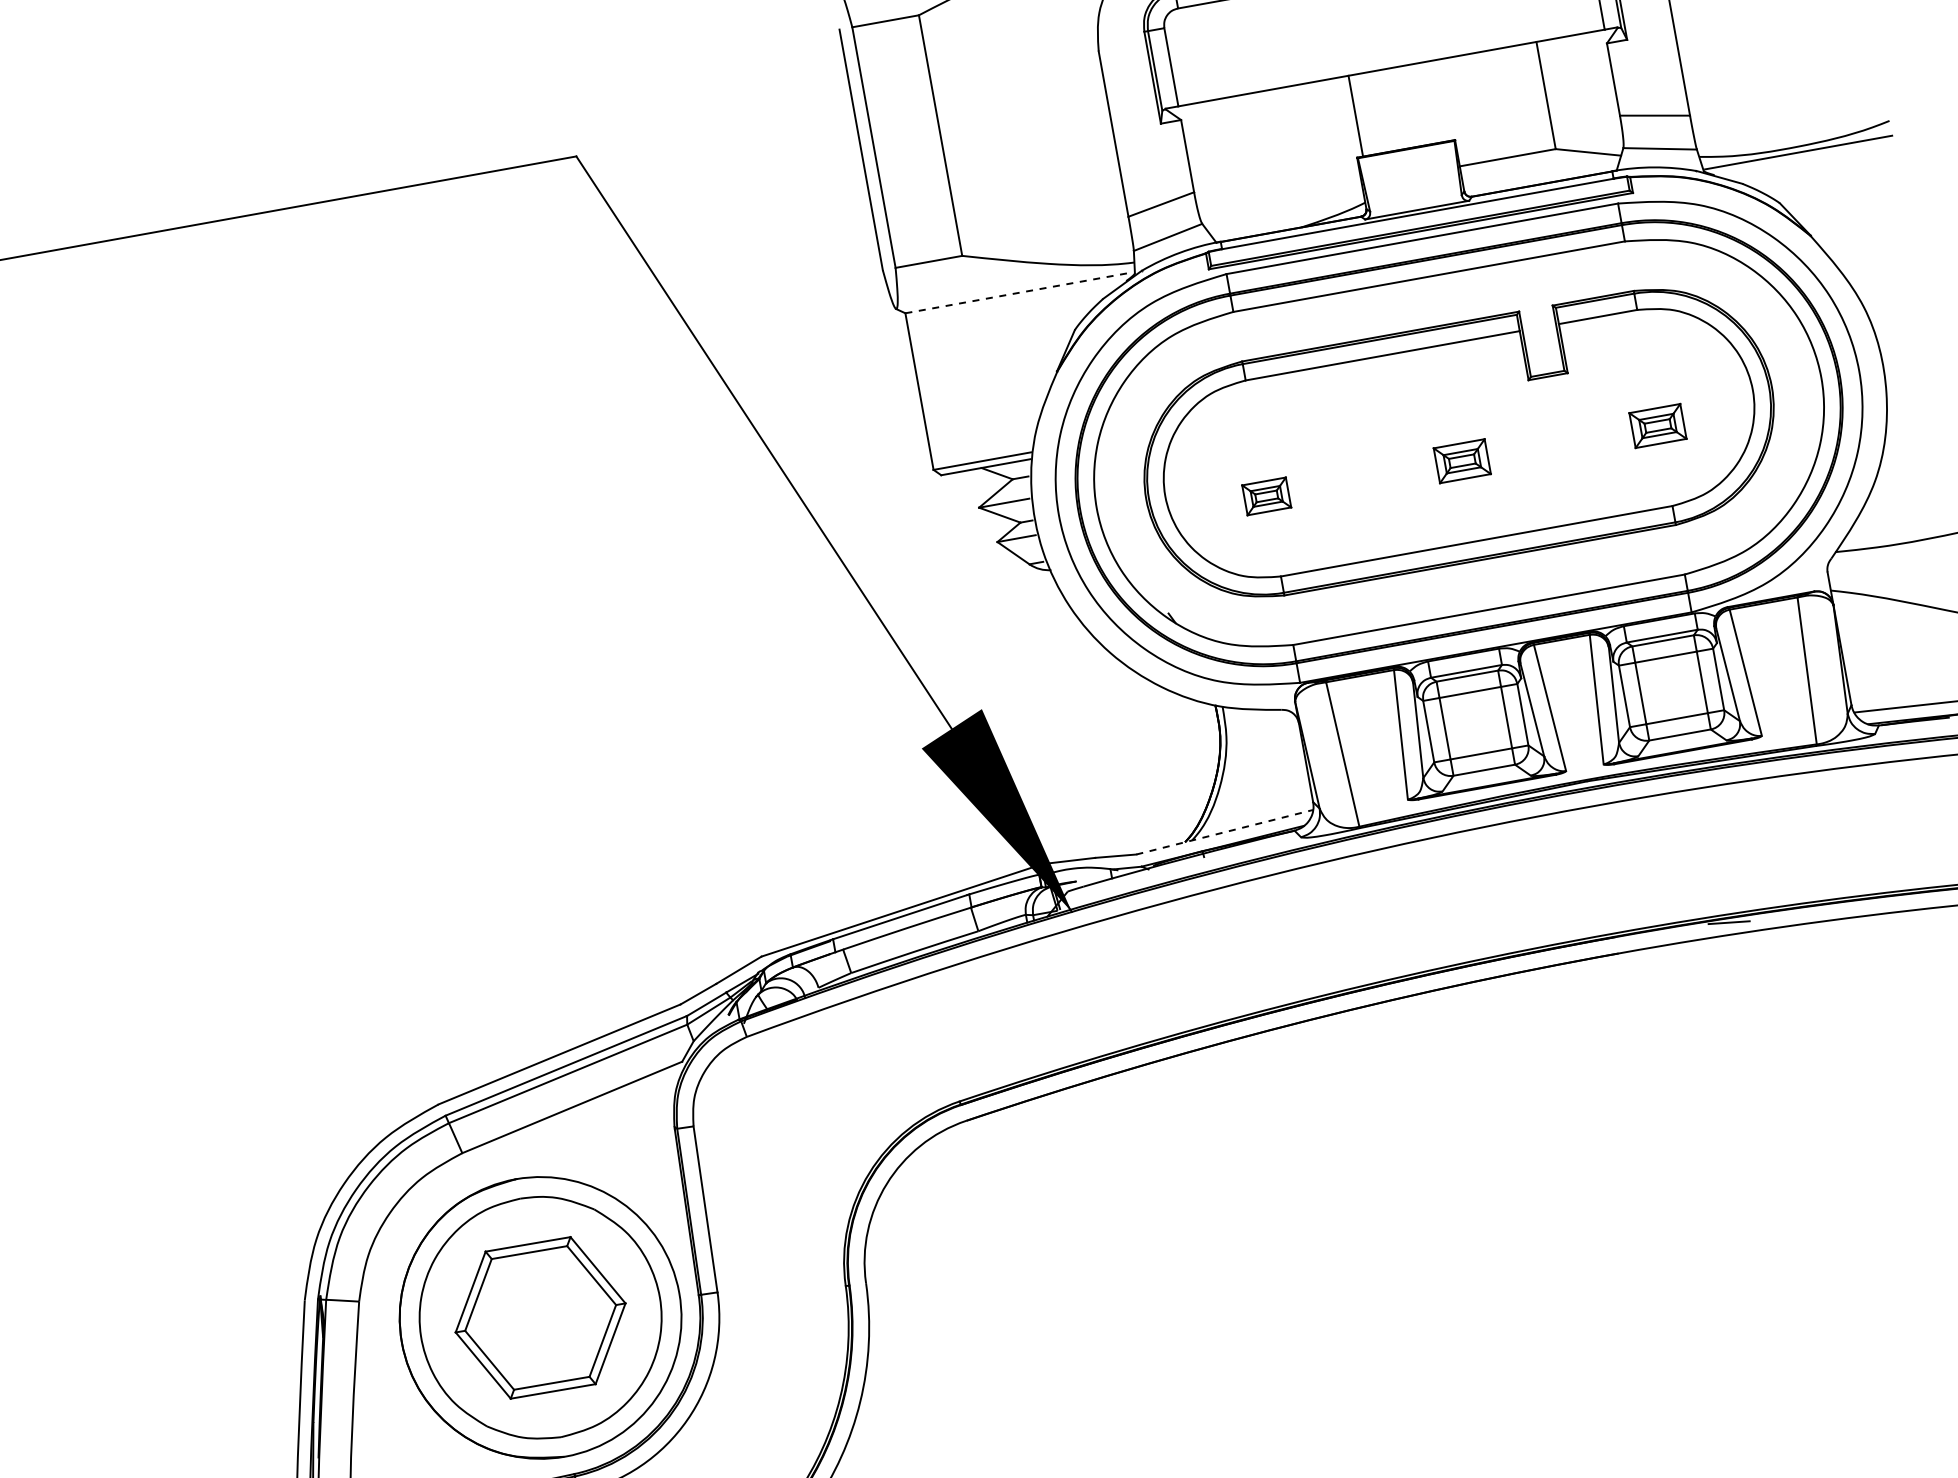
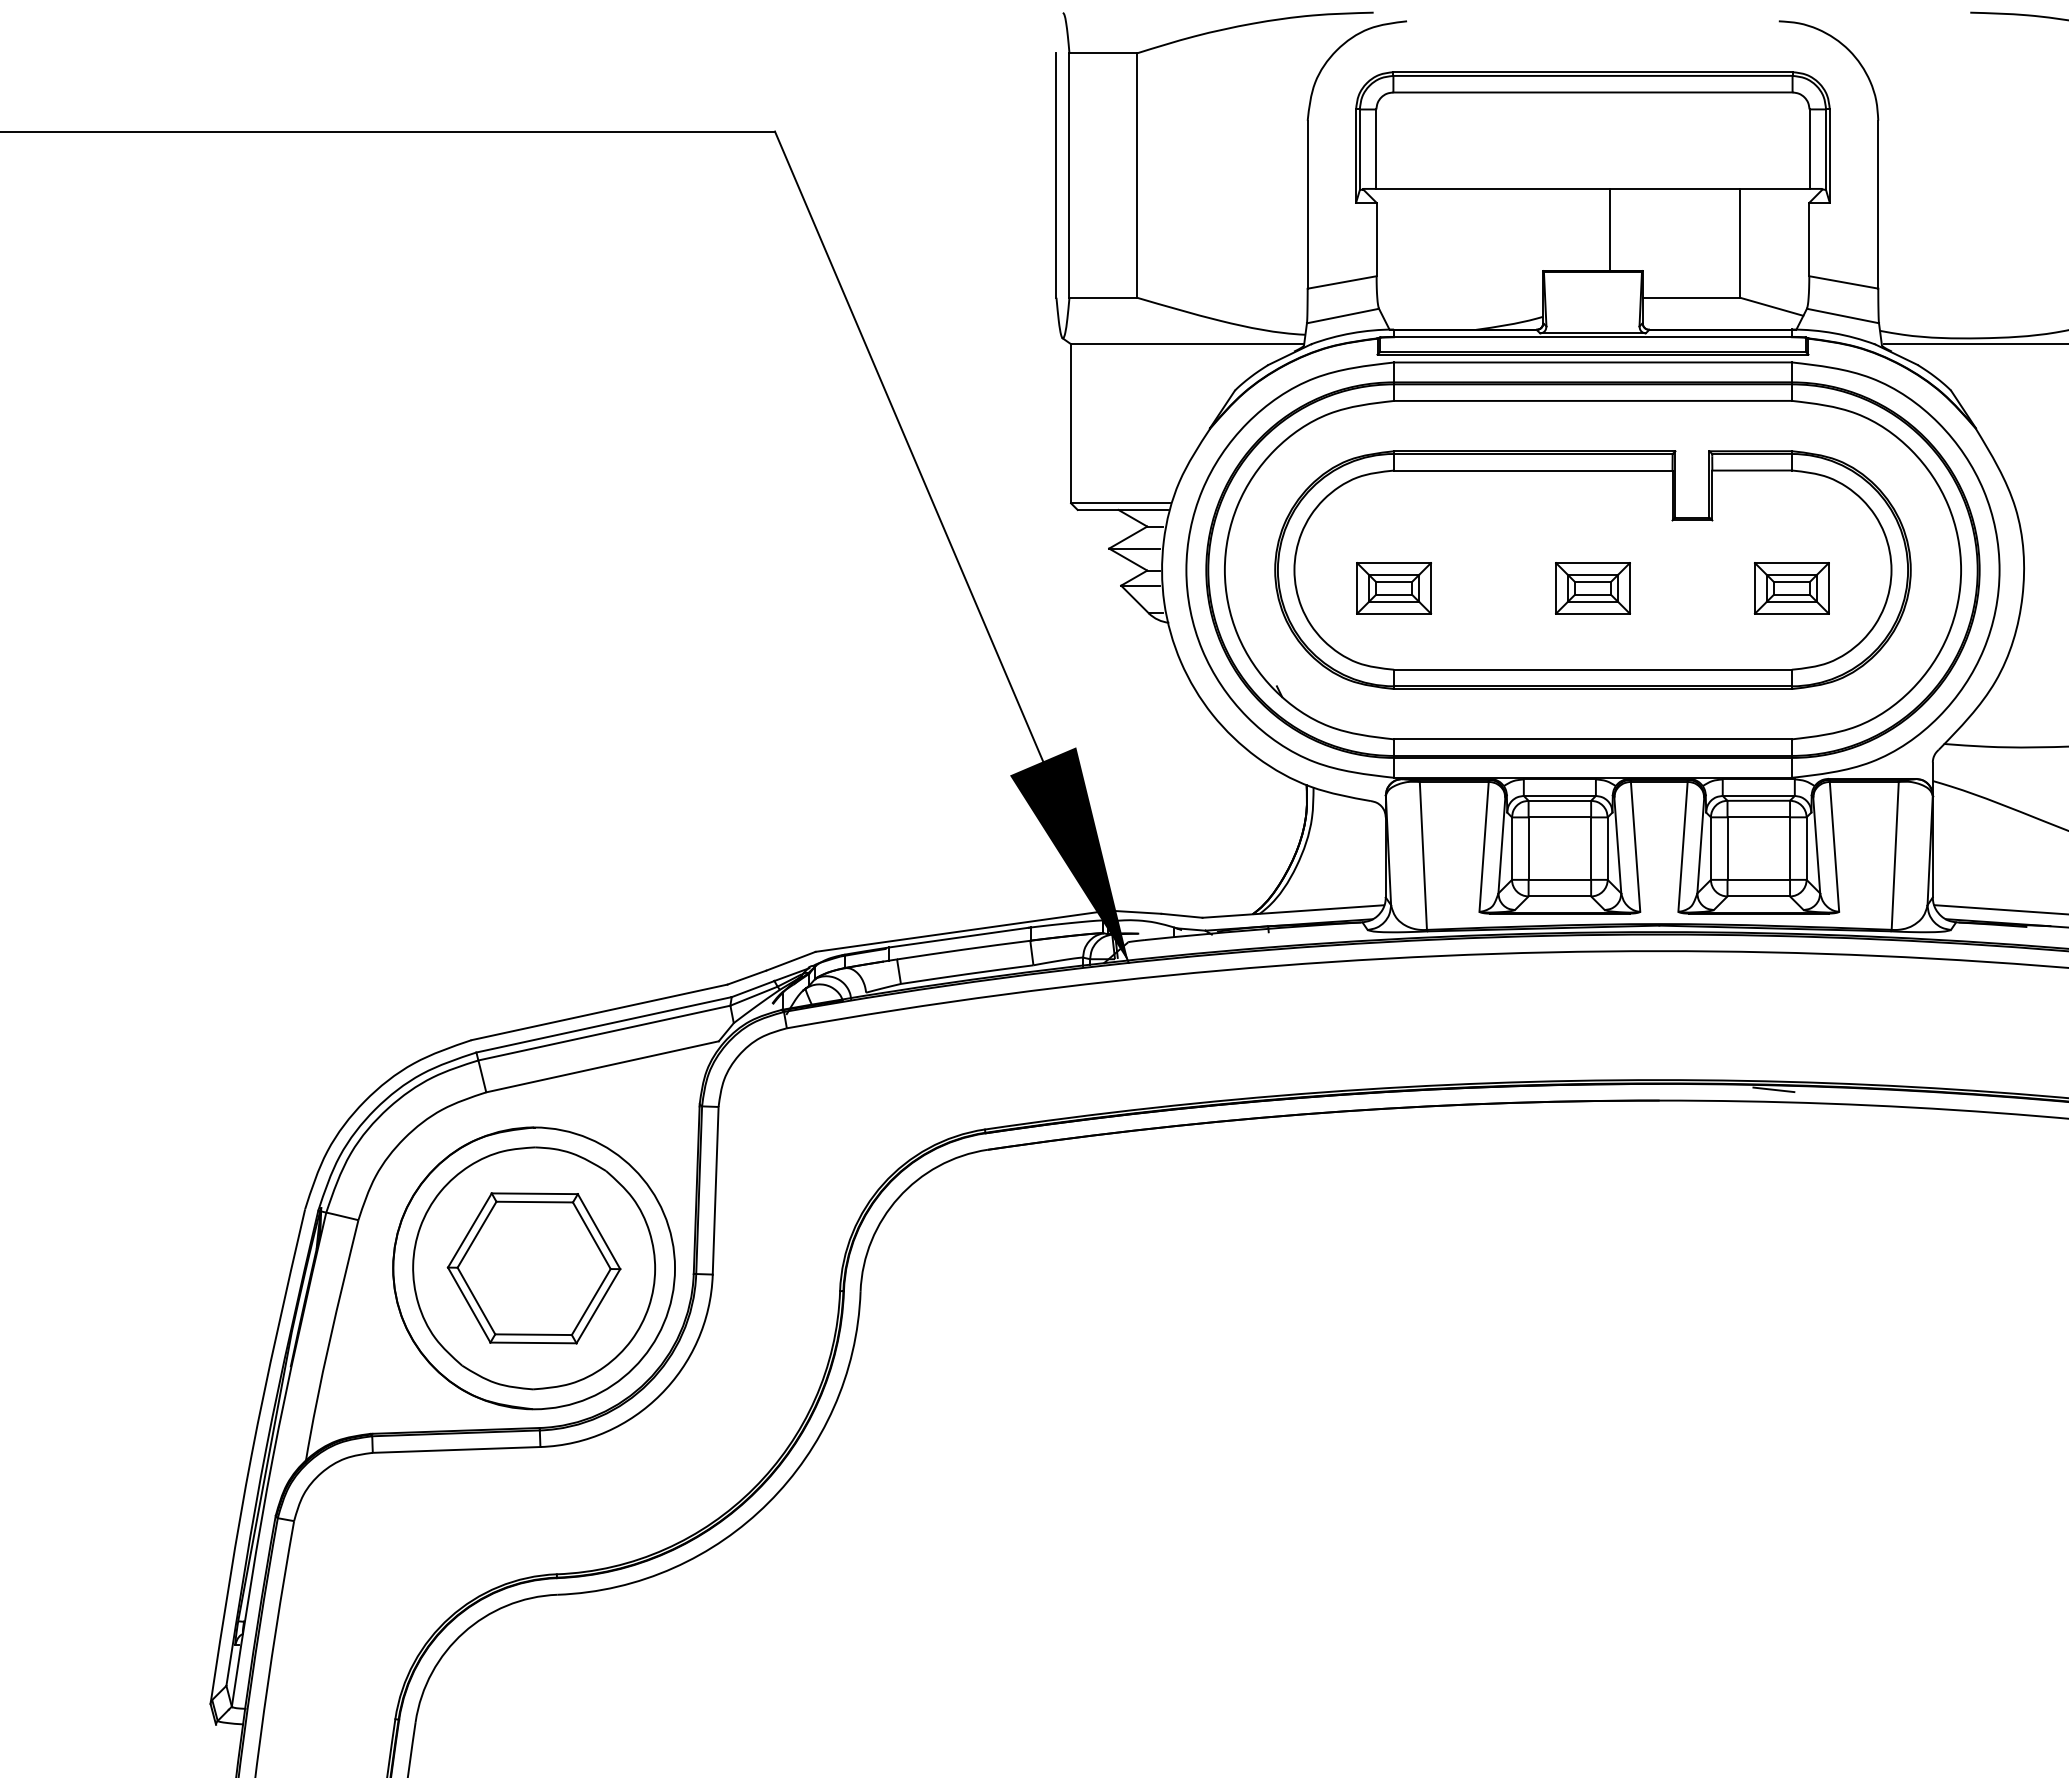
line: (1355, 115) -> (1610, 229), moved
line: (1019, 293) -> (1186, 344), dashed -> solid
part: (1657, 426) -> (1791, 588), size x1.43
part: (1461, 461) -> (1592, 588), size x1.43
part: (1266, 496) -> (1394, 588), size x1.67
line: (1224, 832) -> (1293, 911), dashed -> solid

